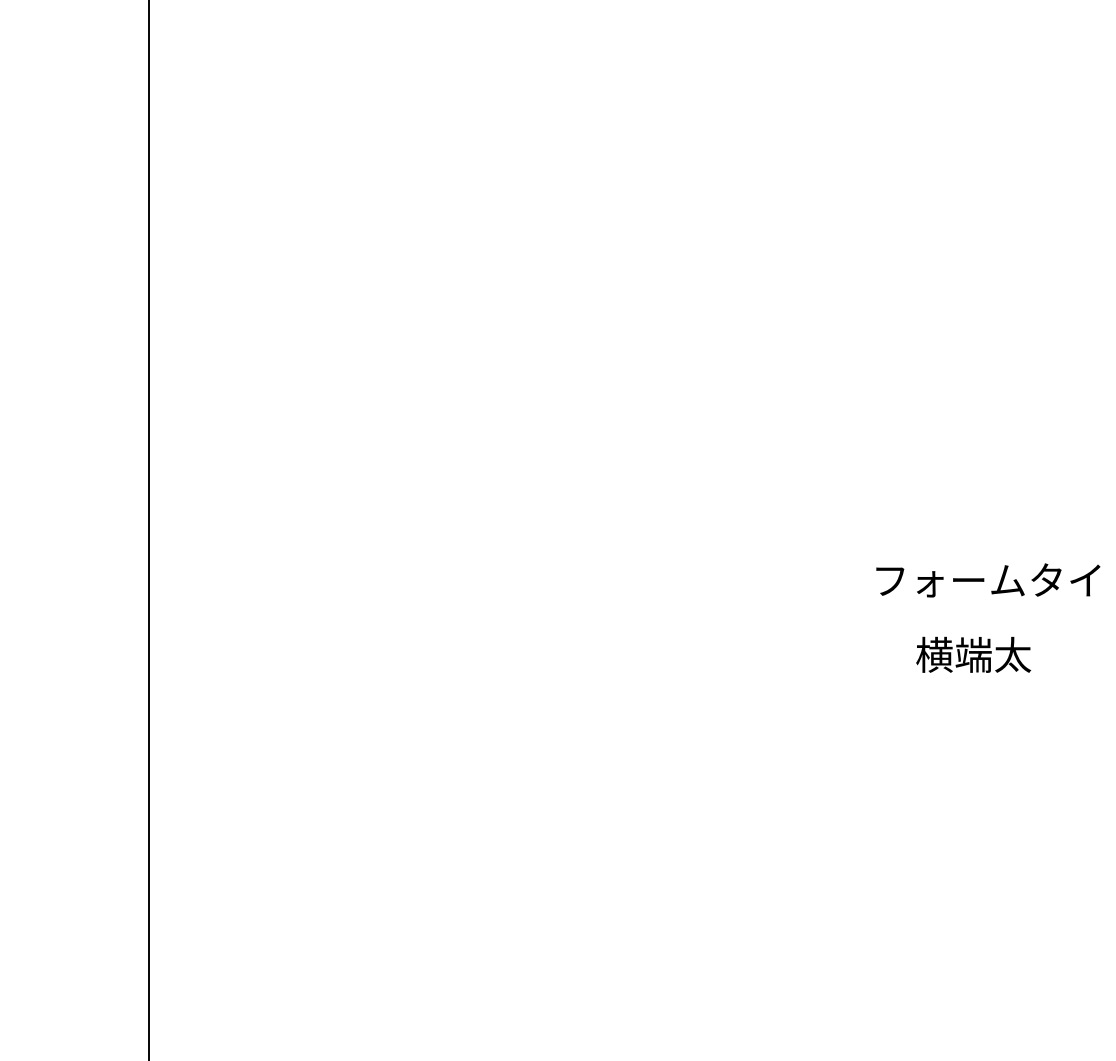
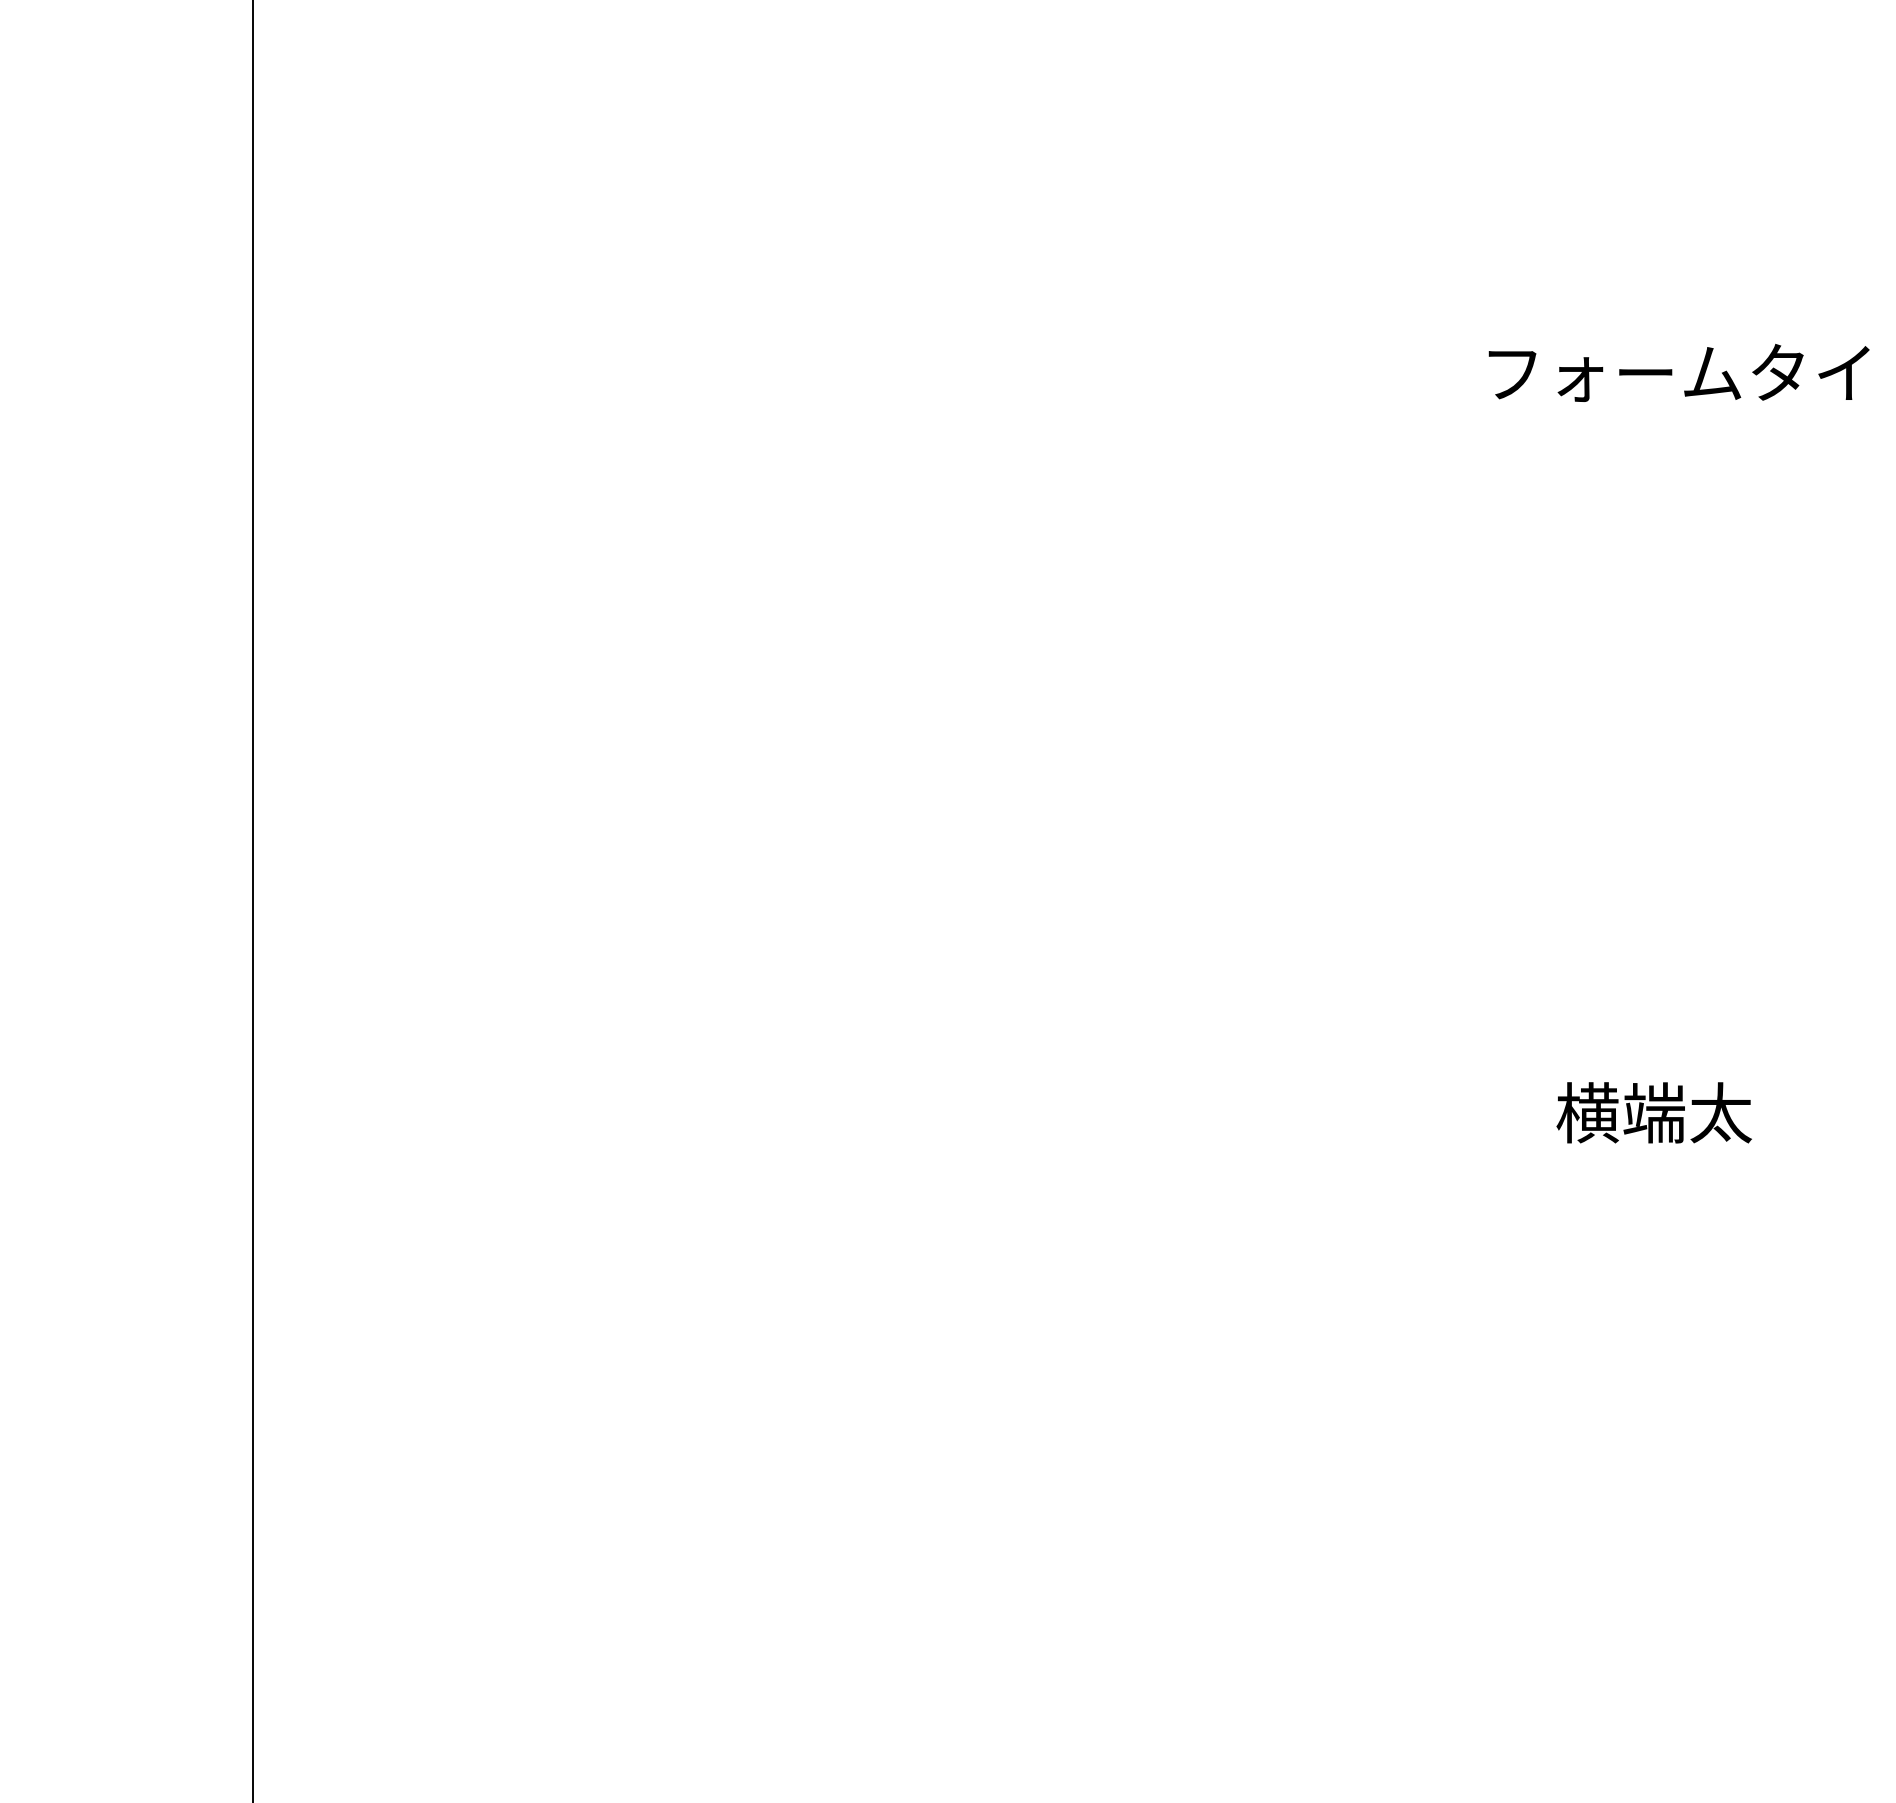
text: (988, 580) -> (1679, 373), moved

